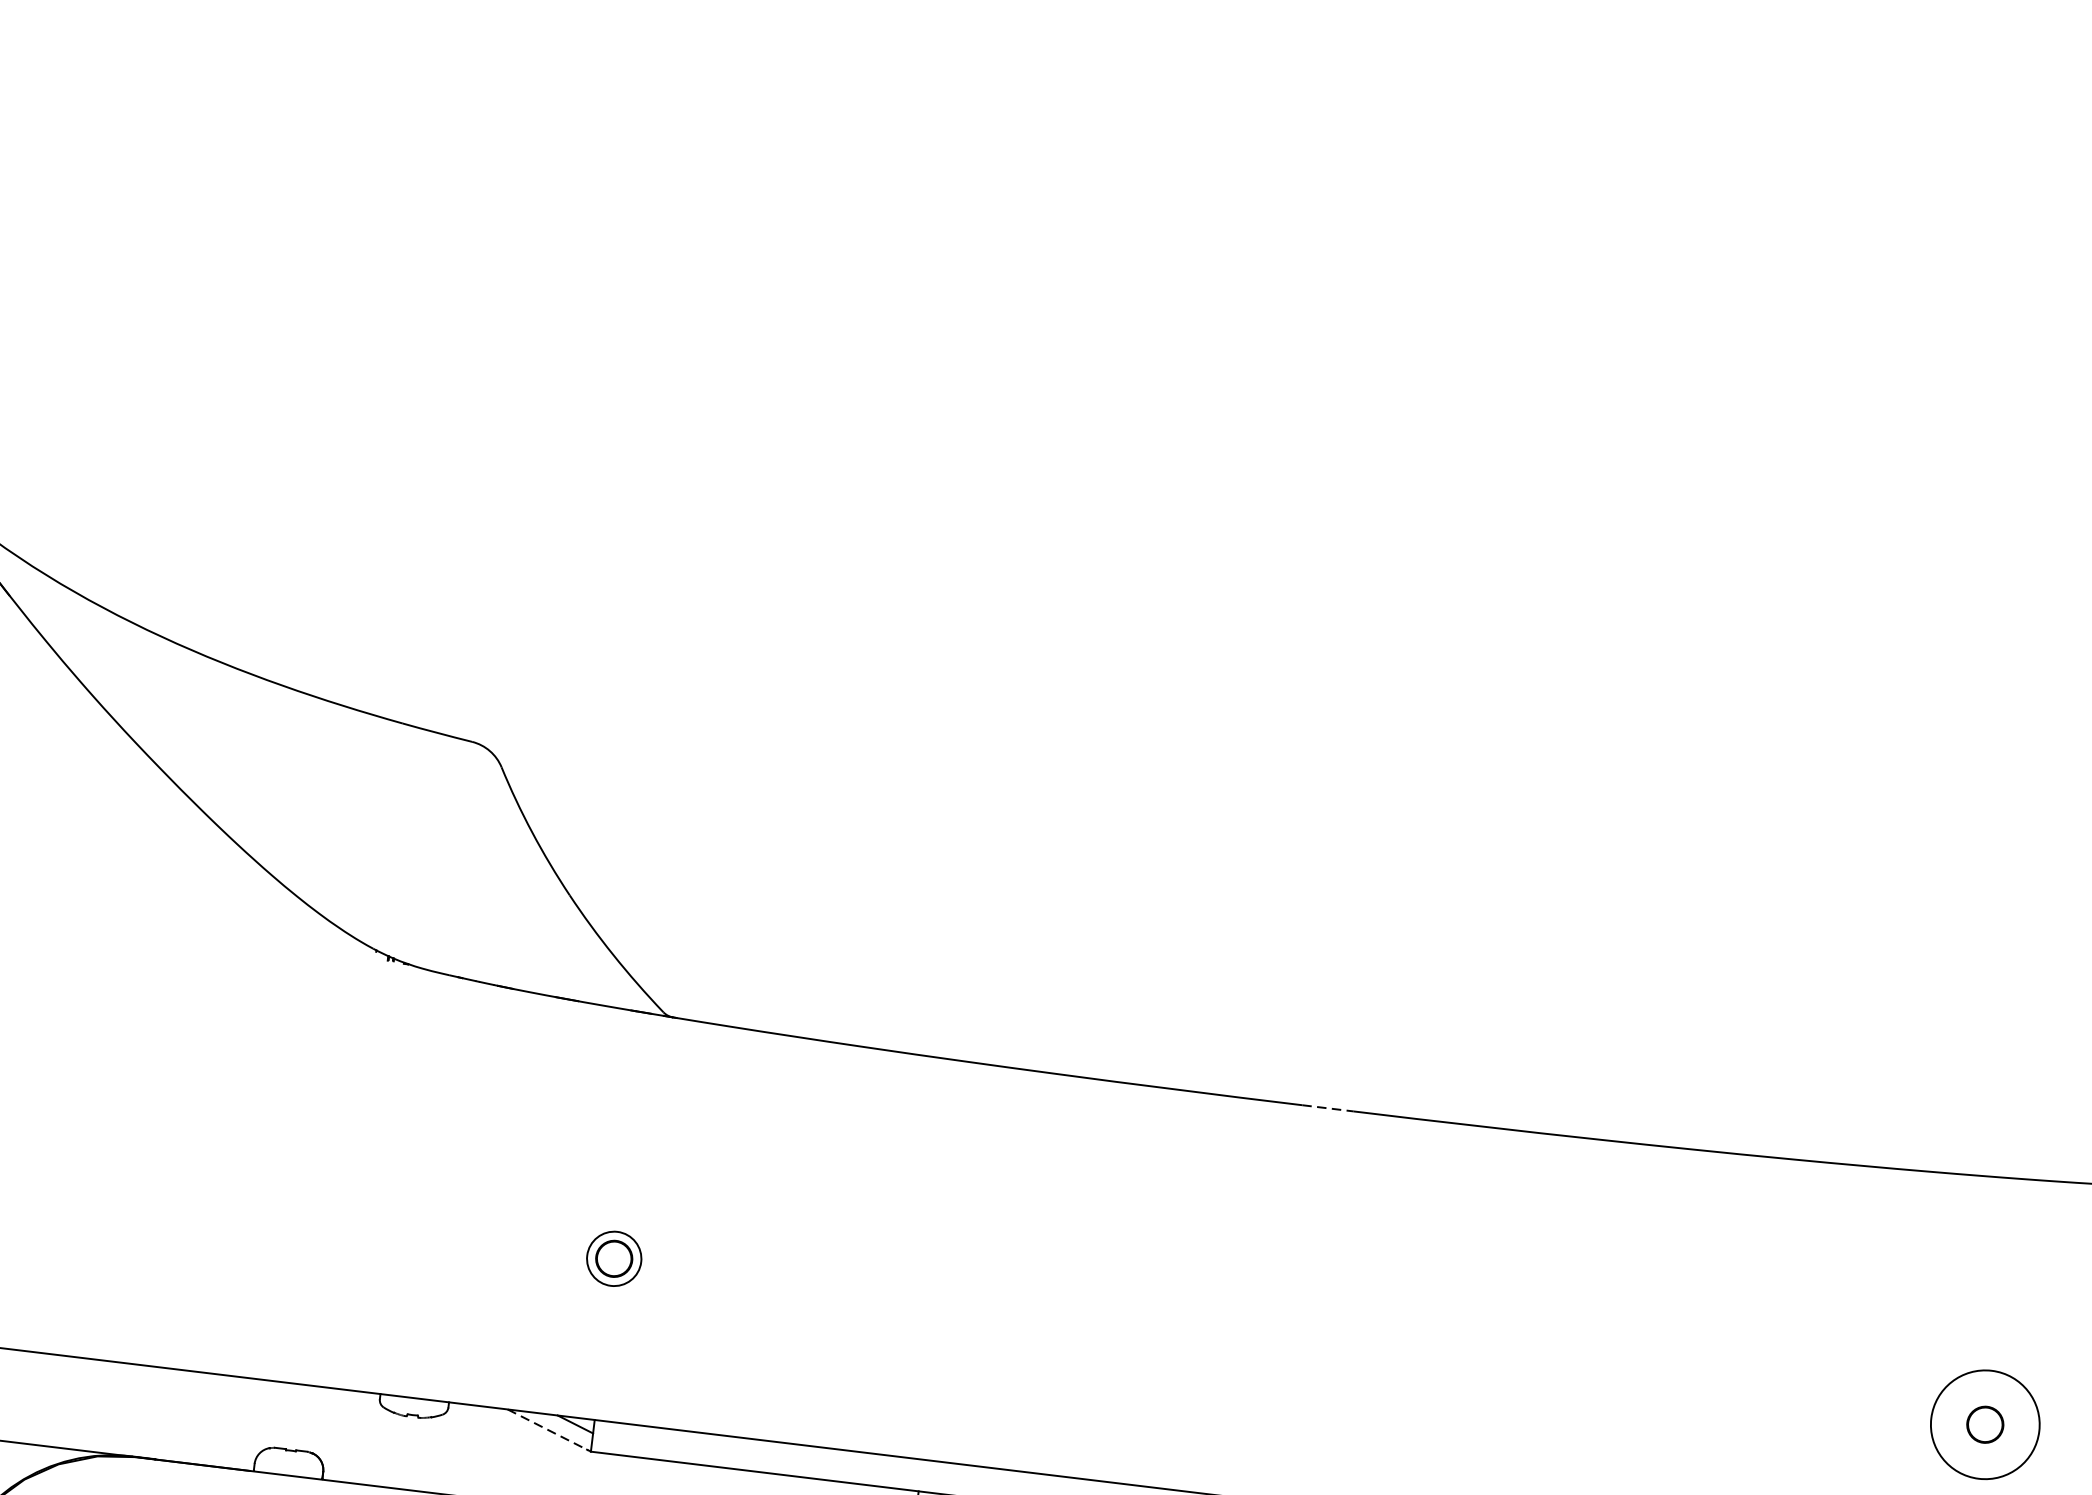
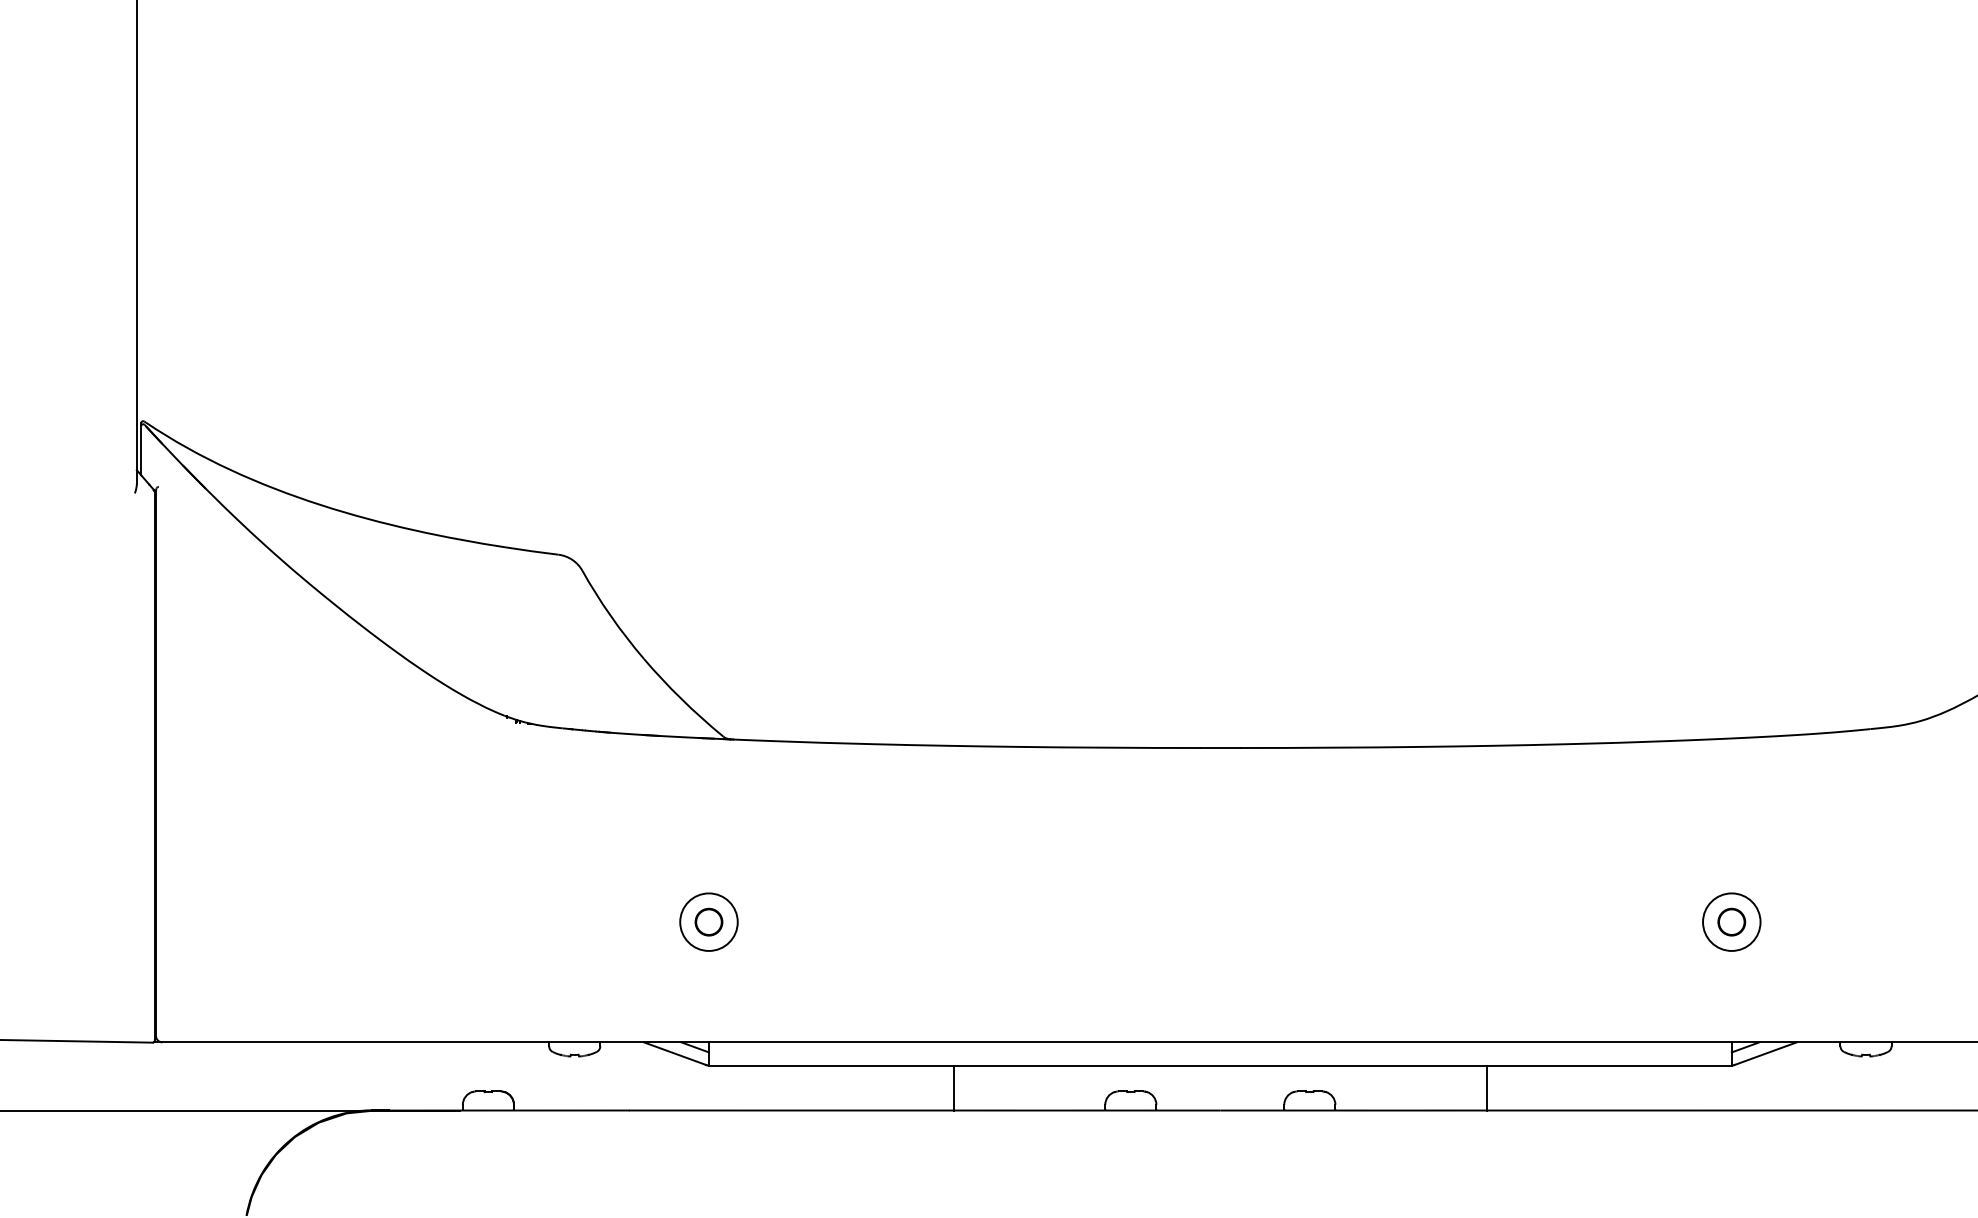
line: (1328, 1109) -> (1220, 748), dashed -> solid
circle: (613, 1257) -> (708, 921), size x1.43
circle: (1985, 1423) -> (1731, 921), size x0.71
line: (546, 1429) -> (674, 1053), dashed -> solid

